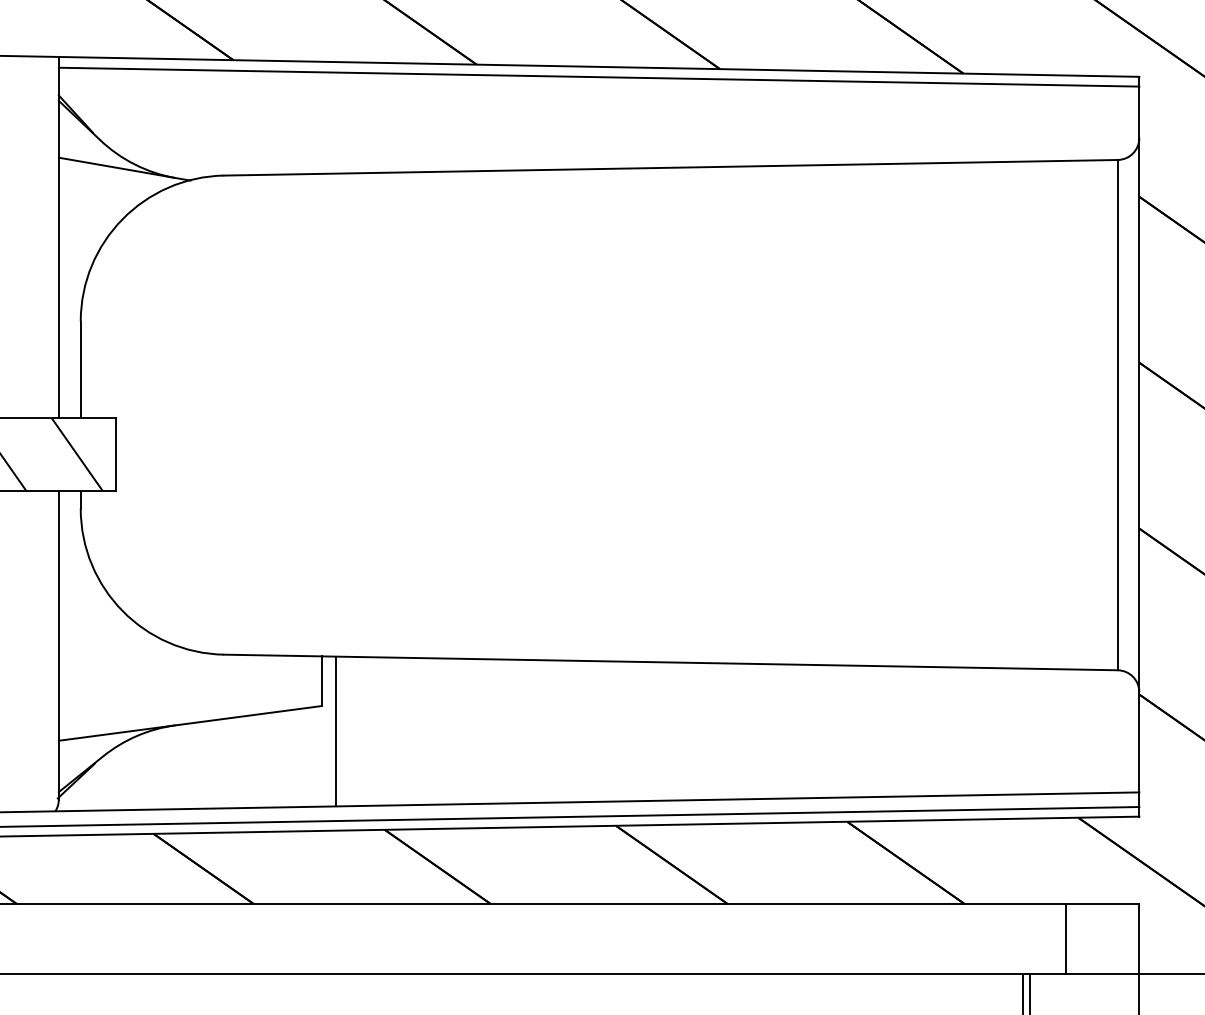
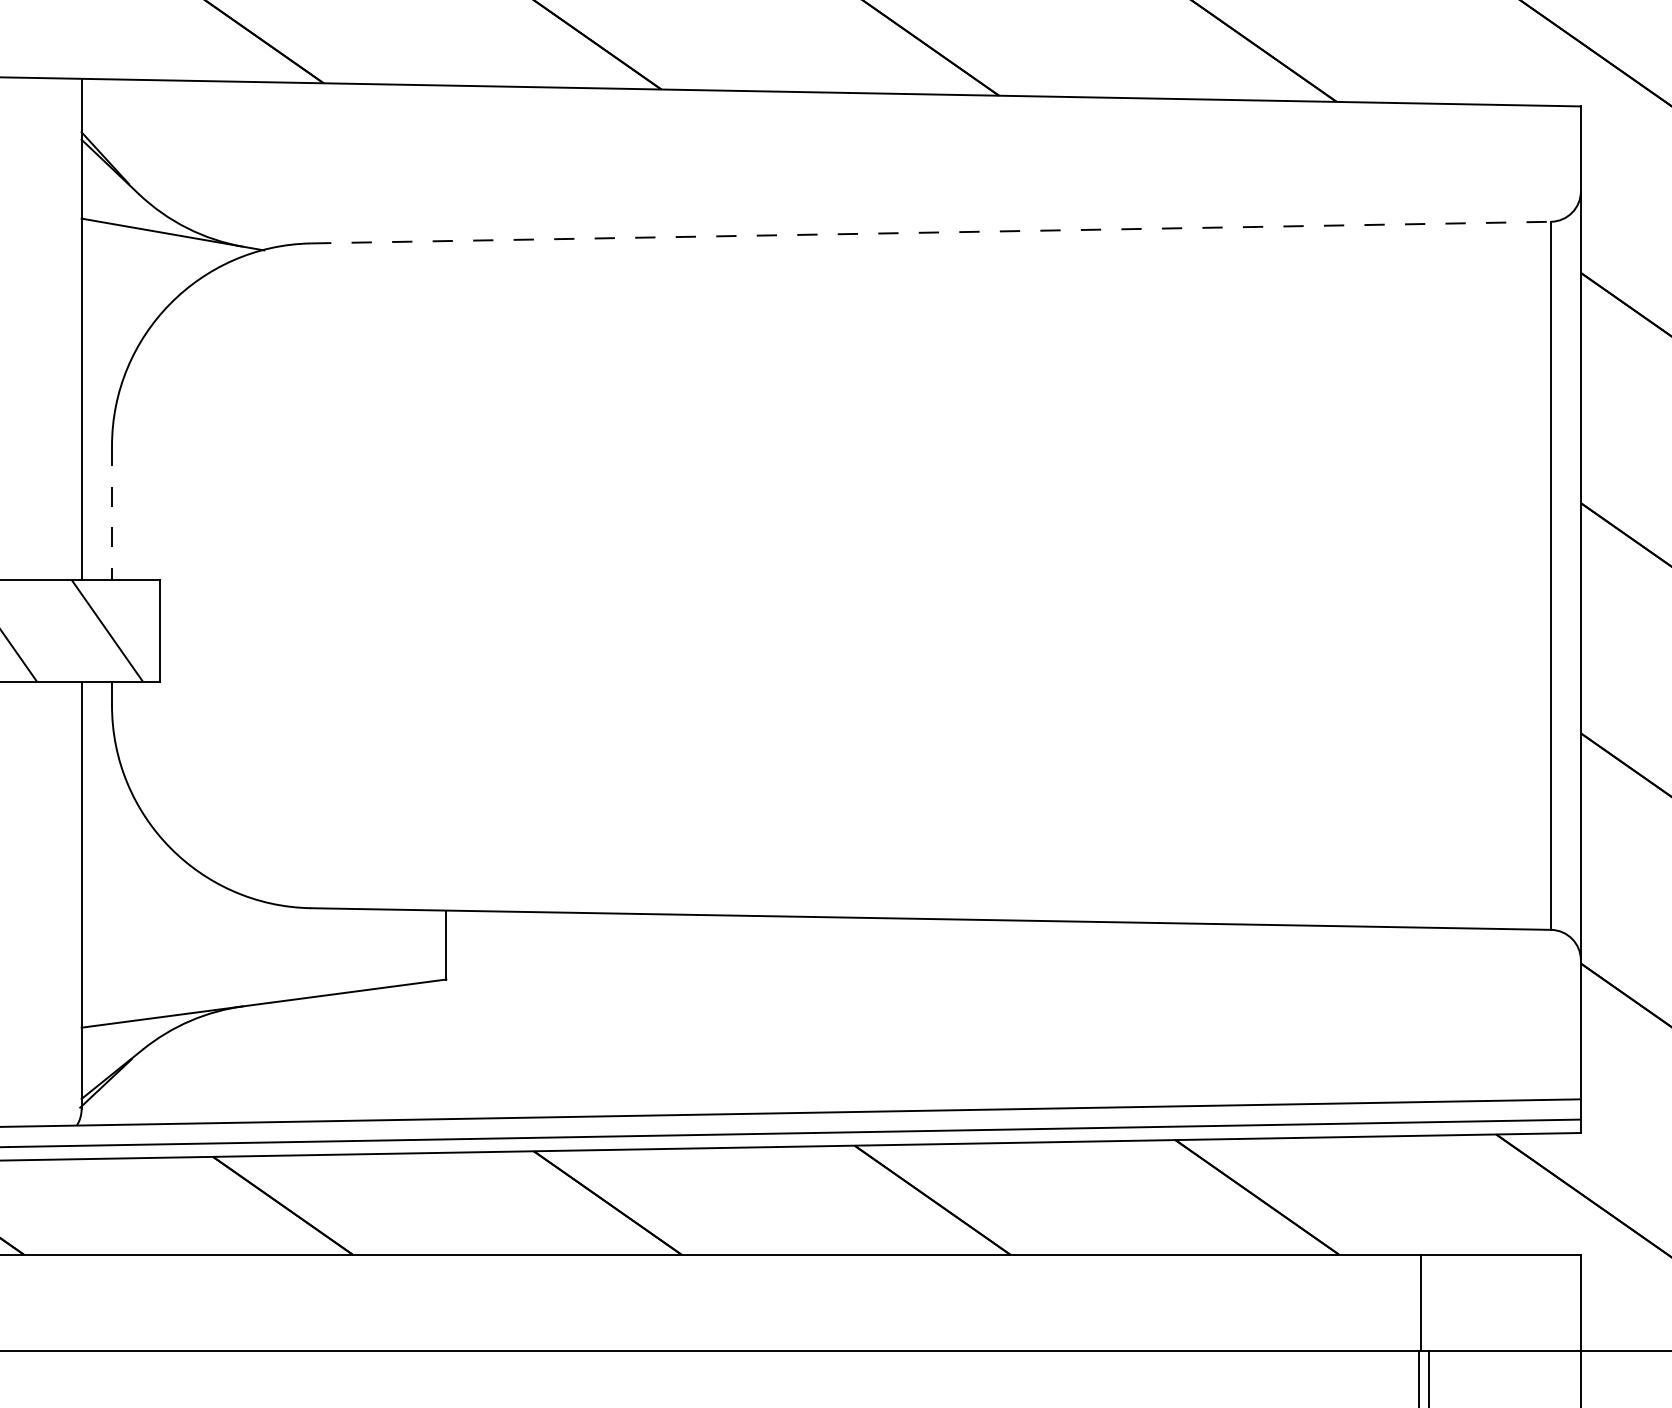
line: (598, 76) -> (830, 105), removed
line: (671, 167) -> (931, 232), solid -> dashed
line: (80, 370) -> (111, 513), solid -> dashed
line: (336, 731) -> (466, 1014), removed
line: (1066, 938) -> (1421, 1302), moved

